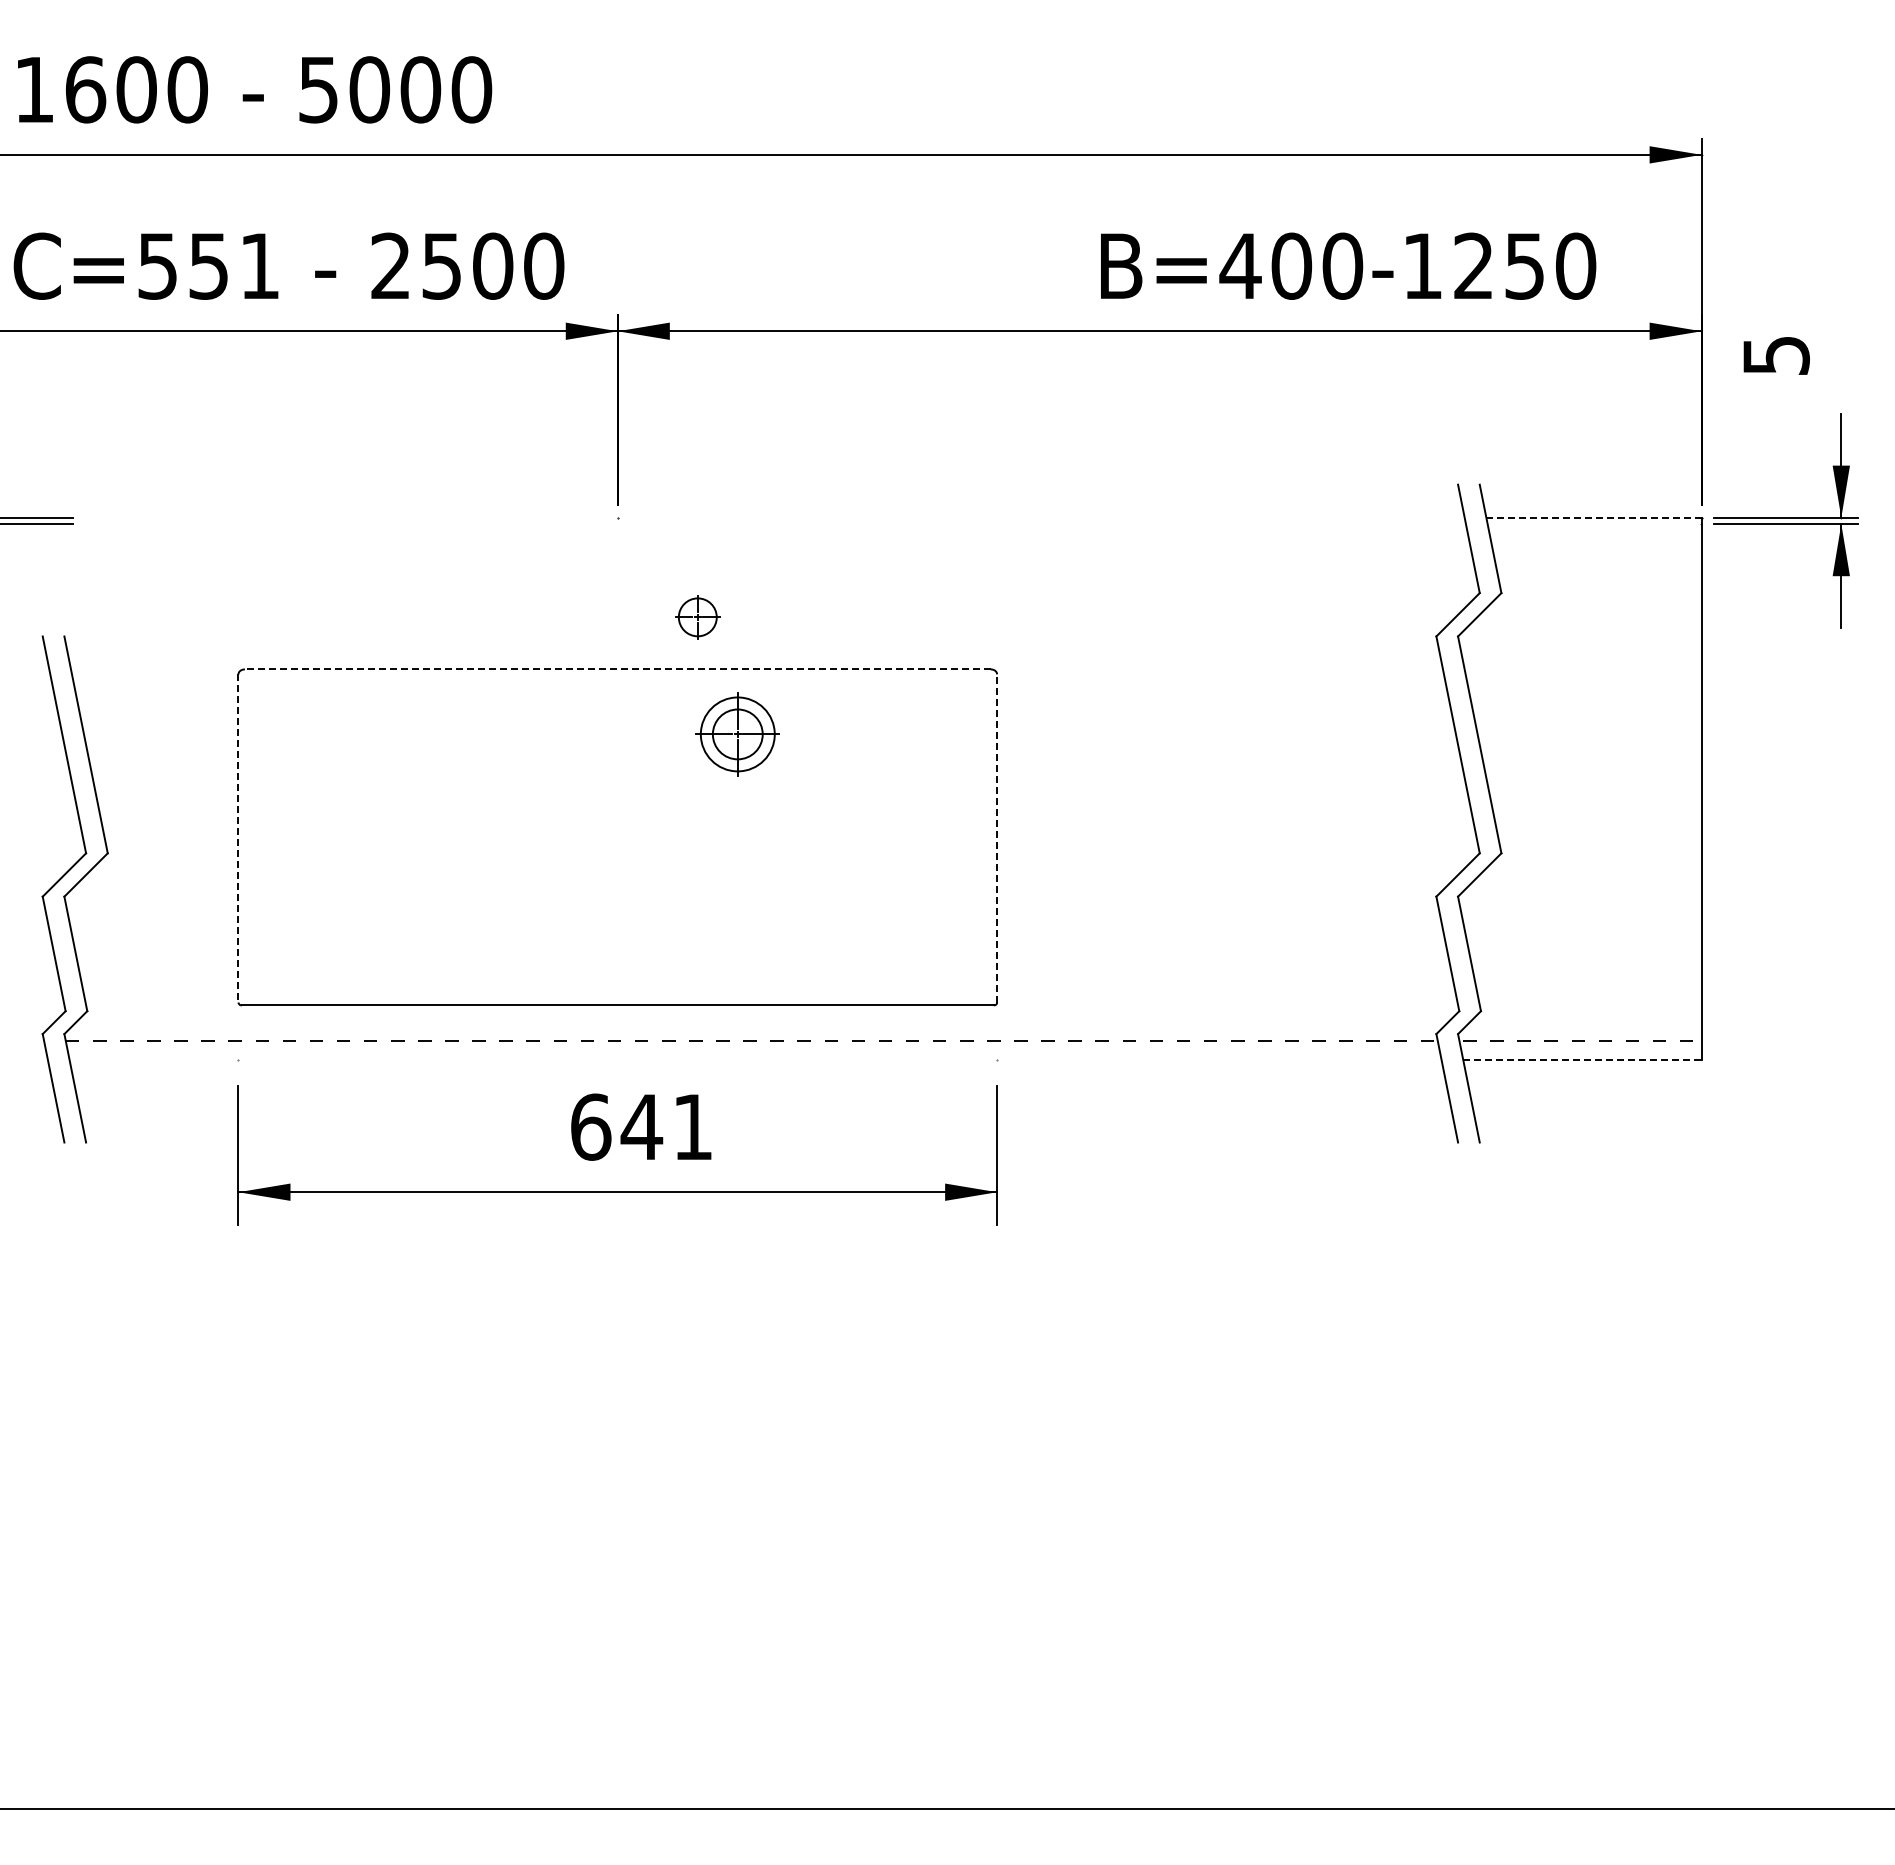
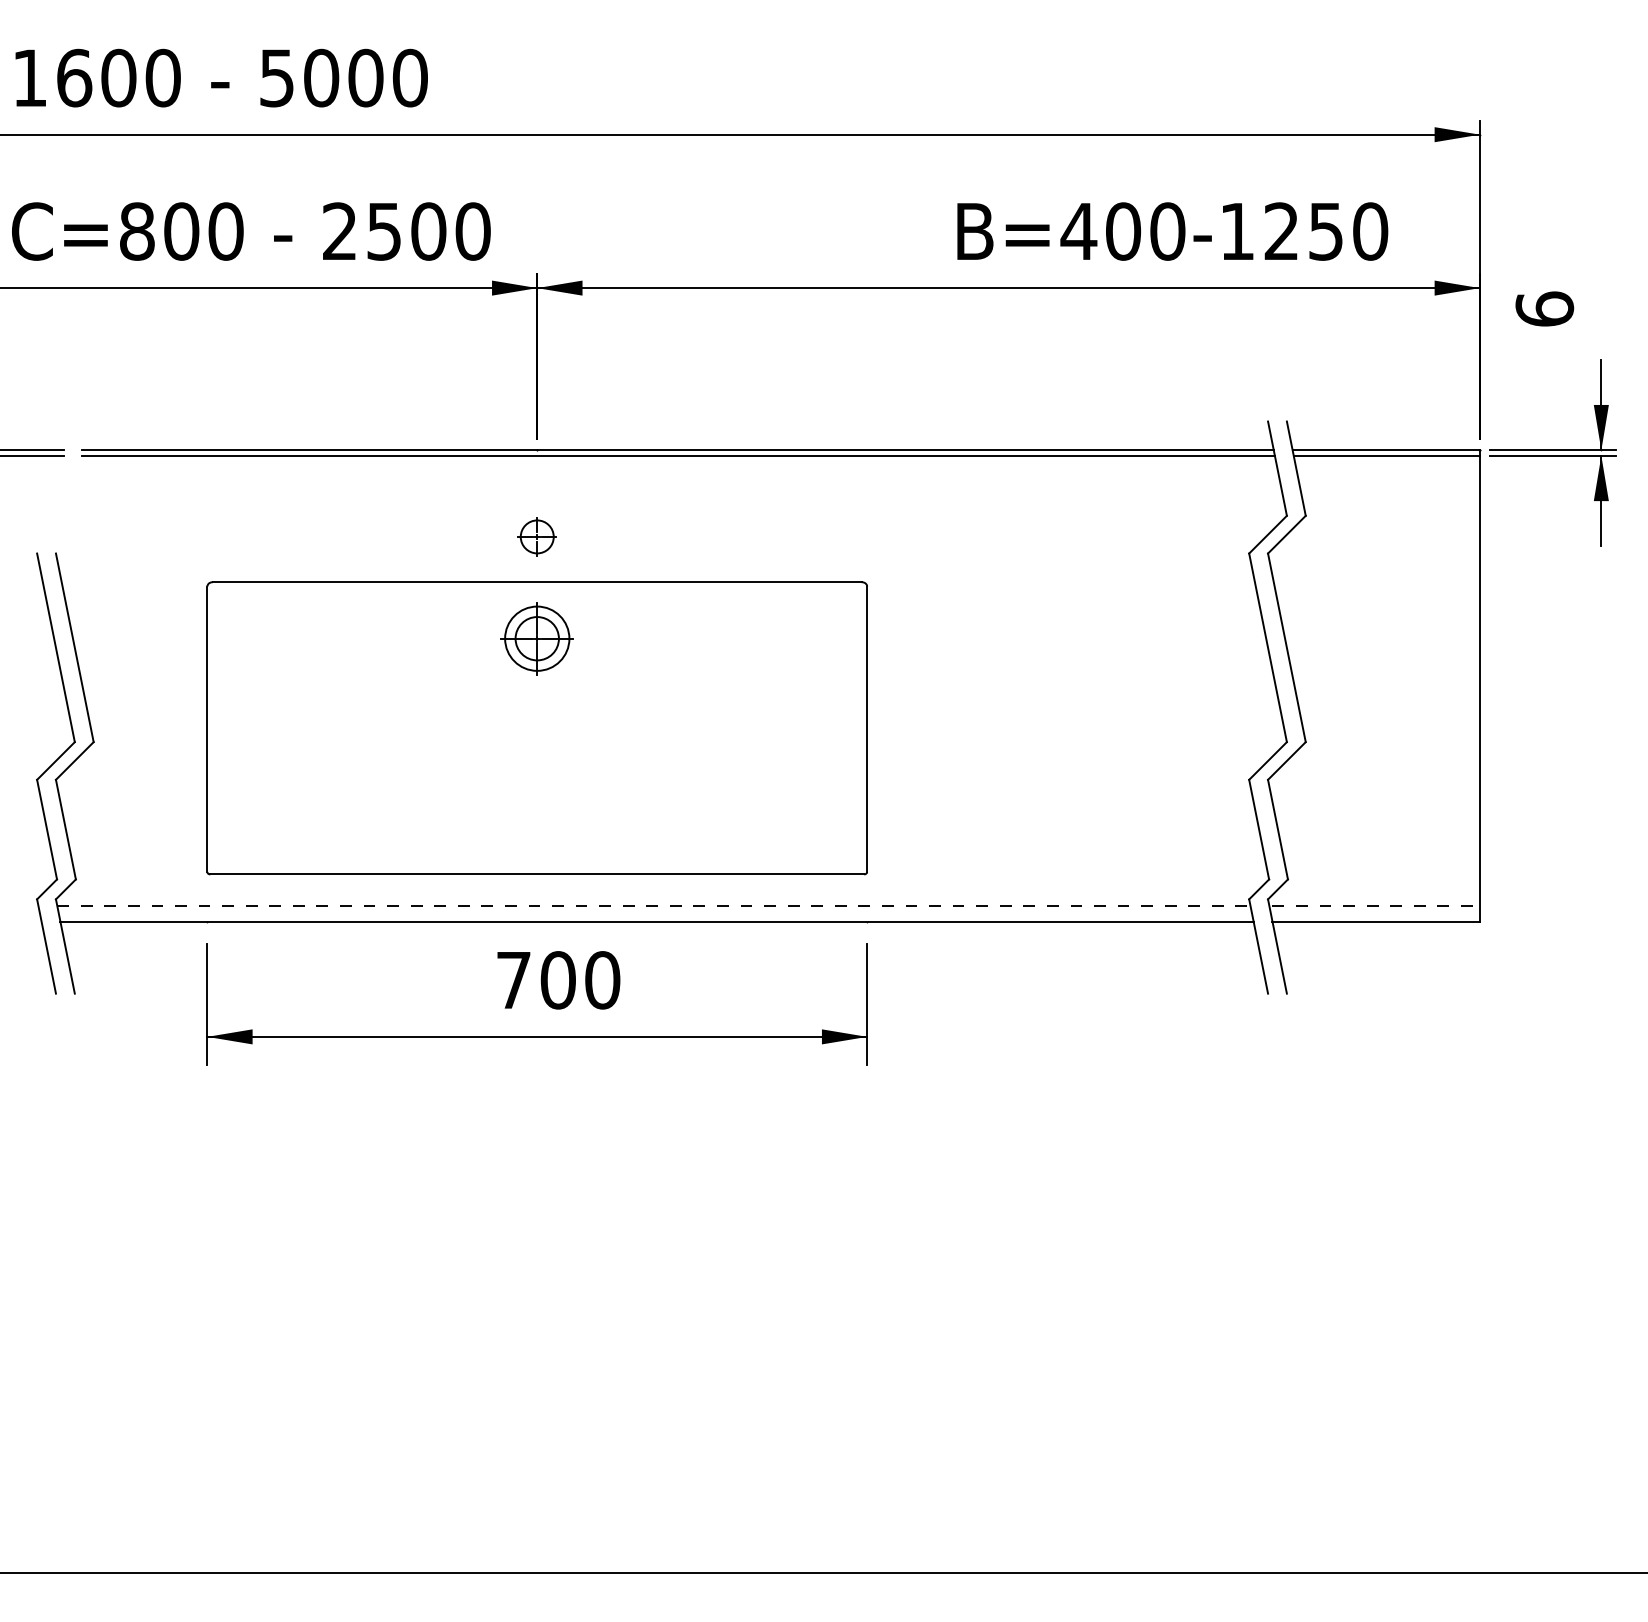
text: (209, 265) -> (182, 230), C=551 -> C=800
text: (1775, 355) -> (1544, 309), 5 -> 6
line: (778, 517) -> (677, 450), added
line: (1593, 517) -> (1385, 450), dashed -> solid
line: (779, 524) -> (677, 456), added
line: (1594, 524) -> (1386, 456), added
part: (697, 617) -> (536, 537), moved
line: (617, 669) -> (536, 582), dashed -> solid
part: (737, 734) -> (536, 638), moved
line: (997, 837) -> (867, 728), dashed -> solid
line: (238, 838) -> (207, 729), dashed -> solid
line: (755, 1059) -> (657, 921), added
line: (1582, 1059) -> (1376, 921), dashed -> solid
text: (642, 1126) -> (558, 979), 641 -> 700

